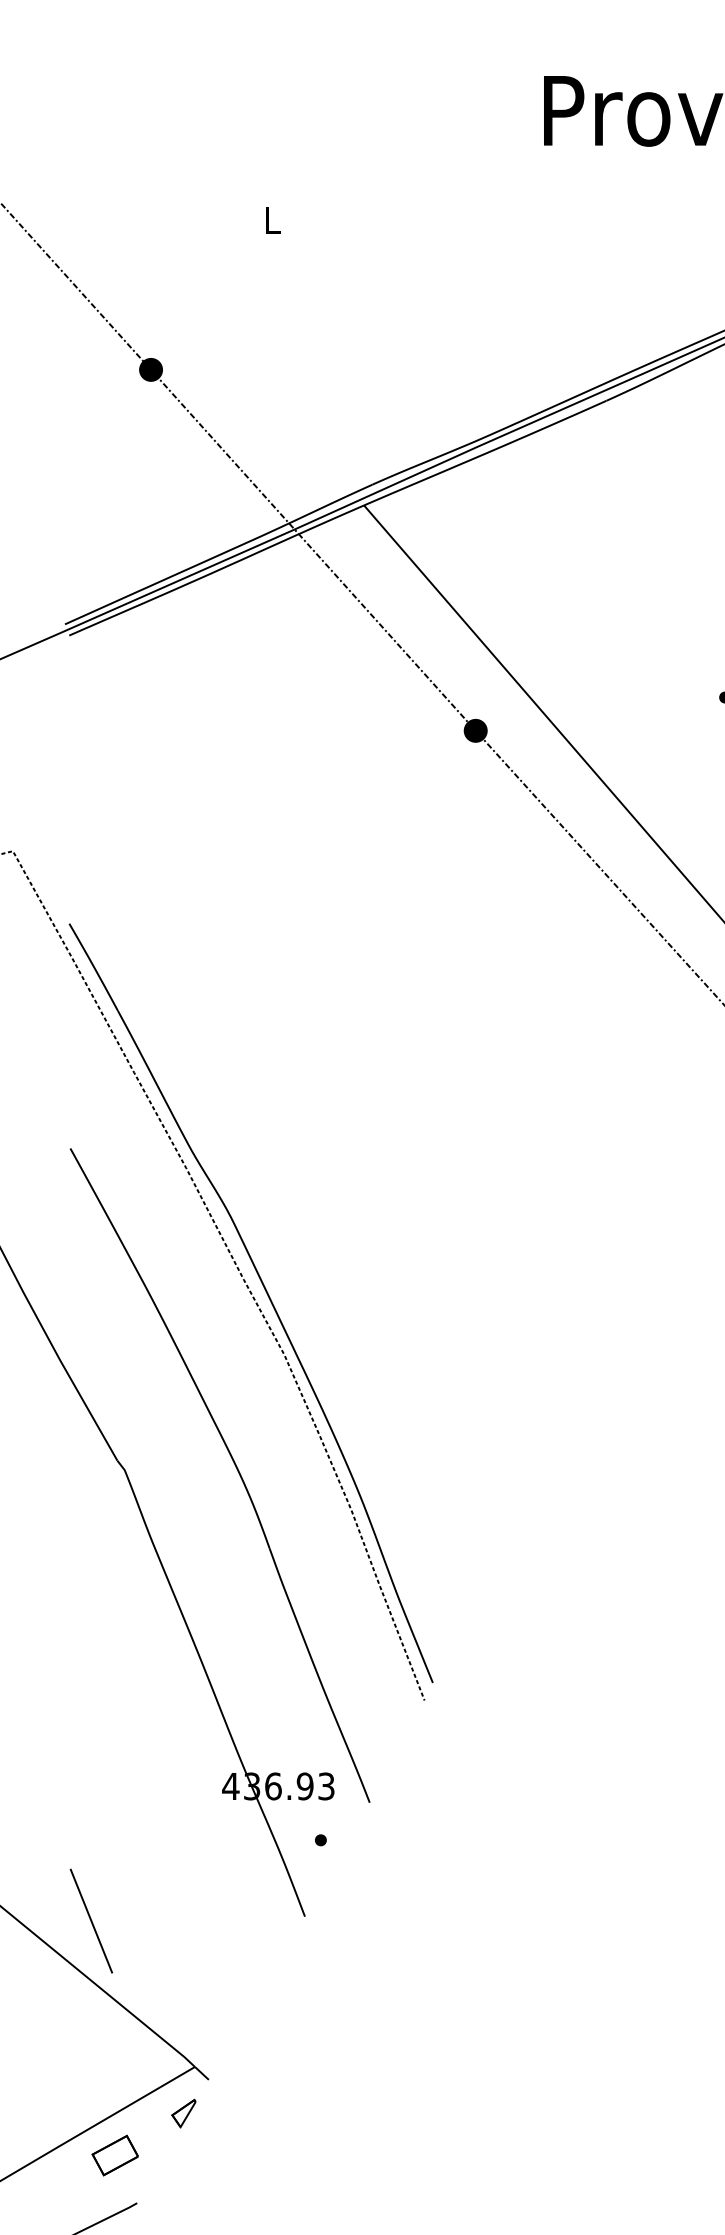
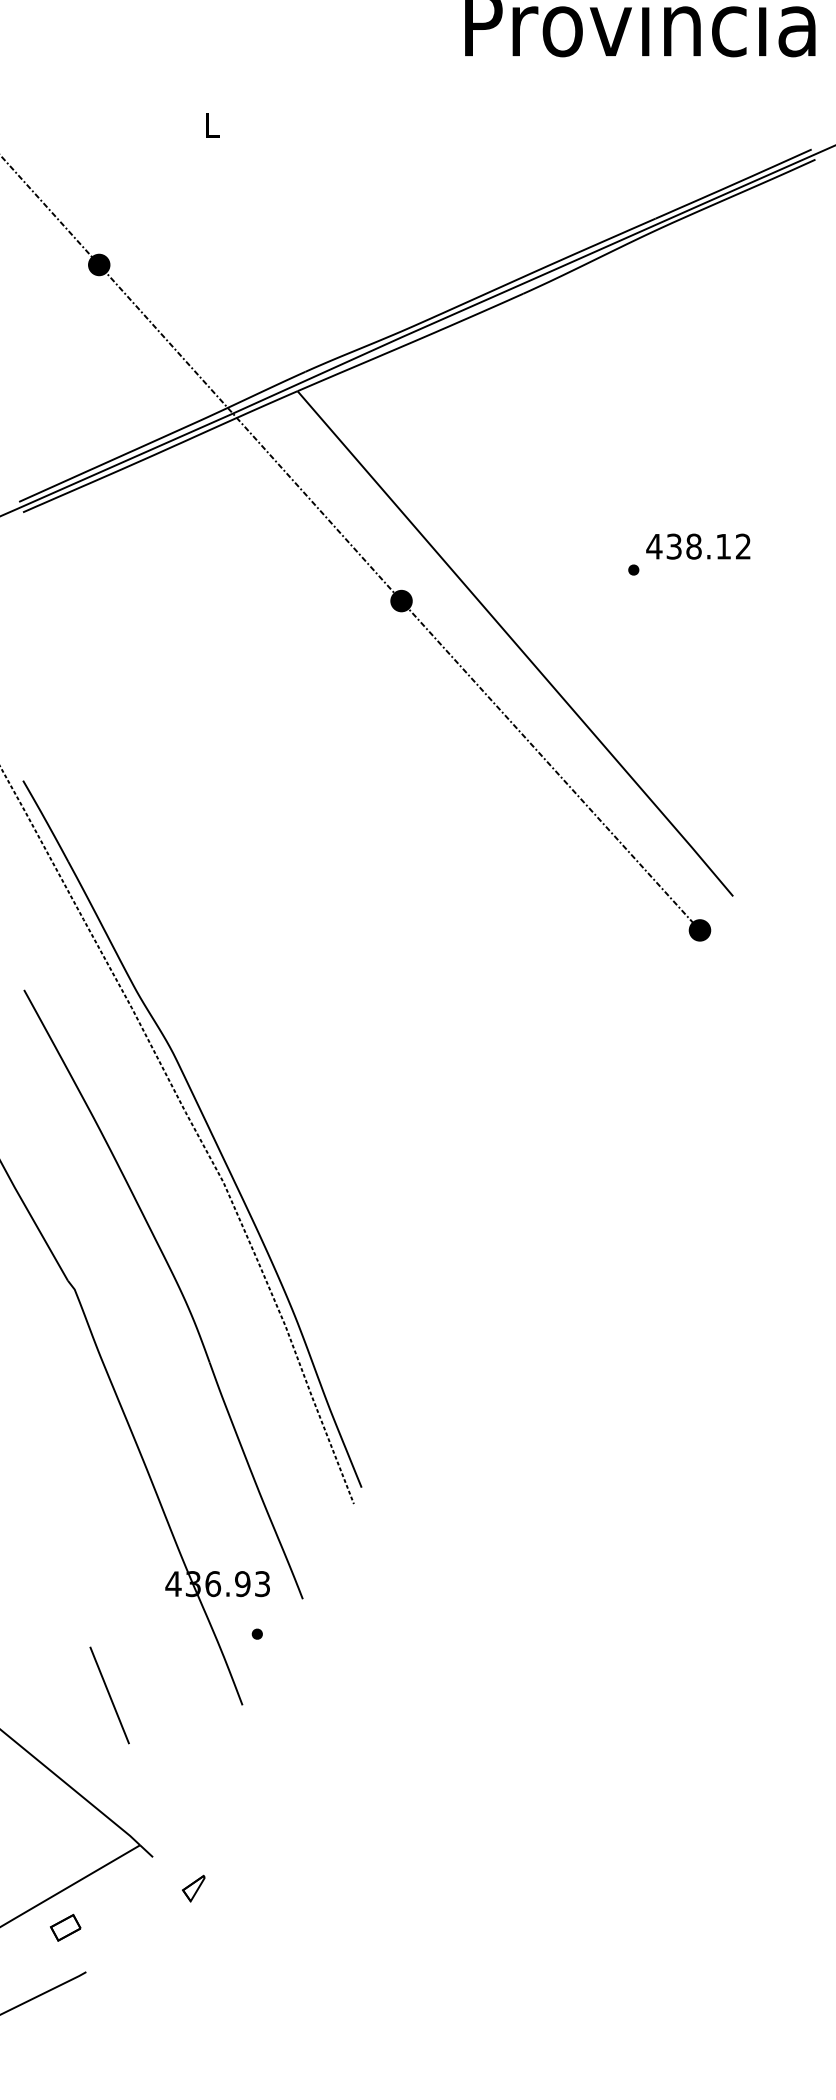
line: (91, 1921) -> (109, 1695), moved
part: (183, 2113) -> (193, 1888), moved
part: (114, 2155) -> (65, 1927), size x0.7

